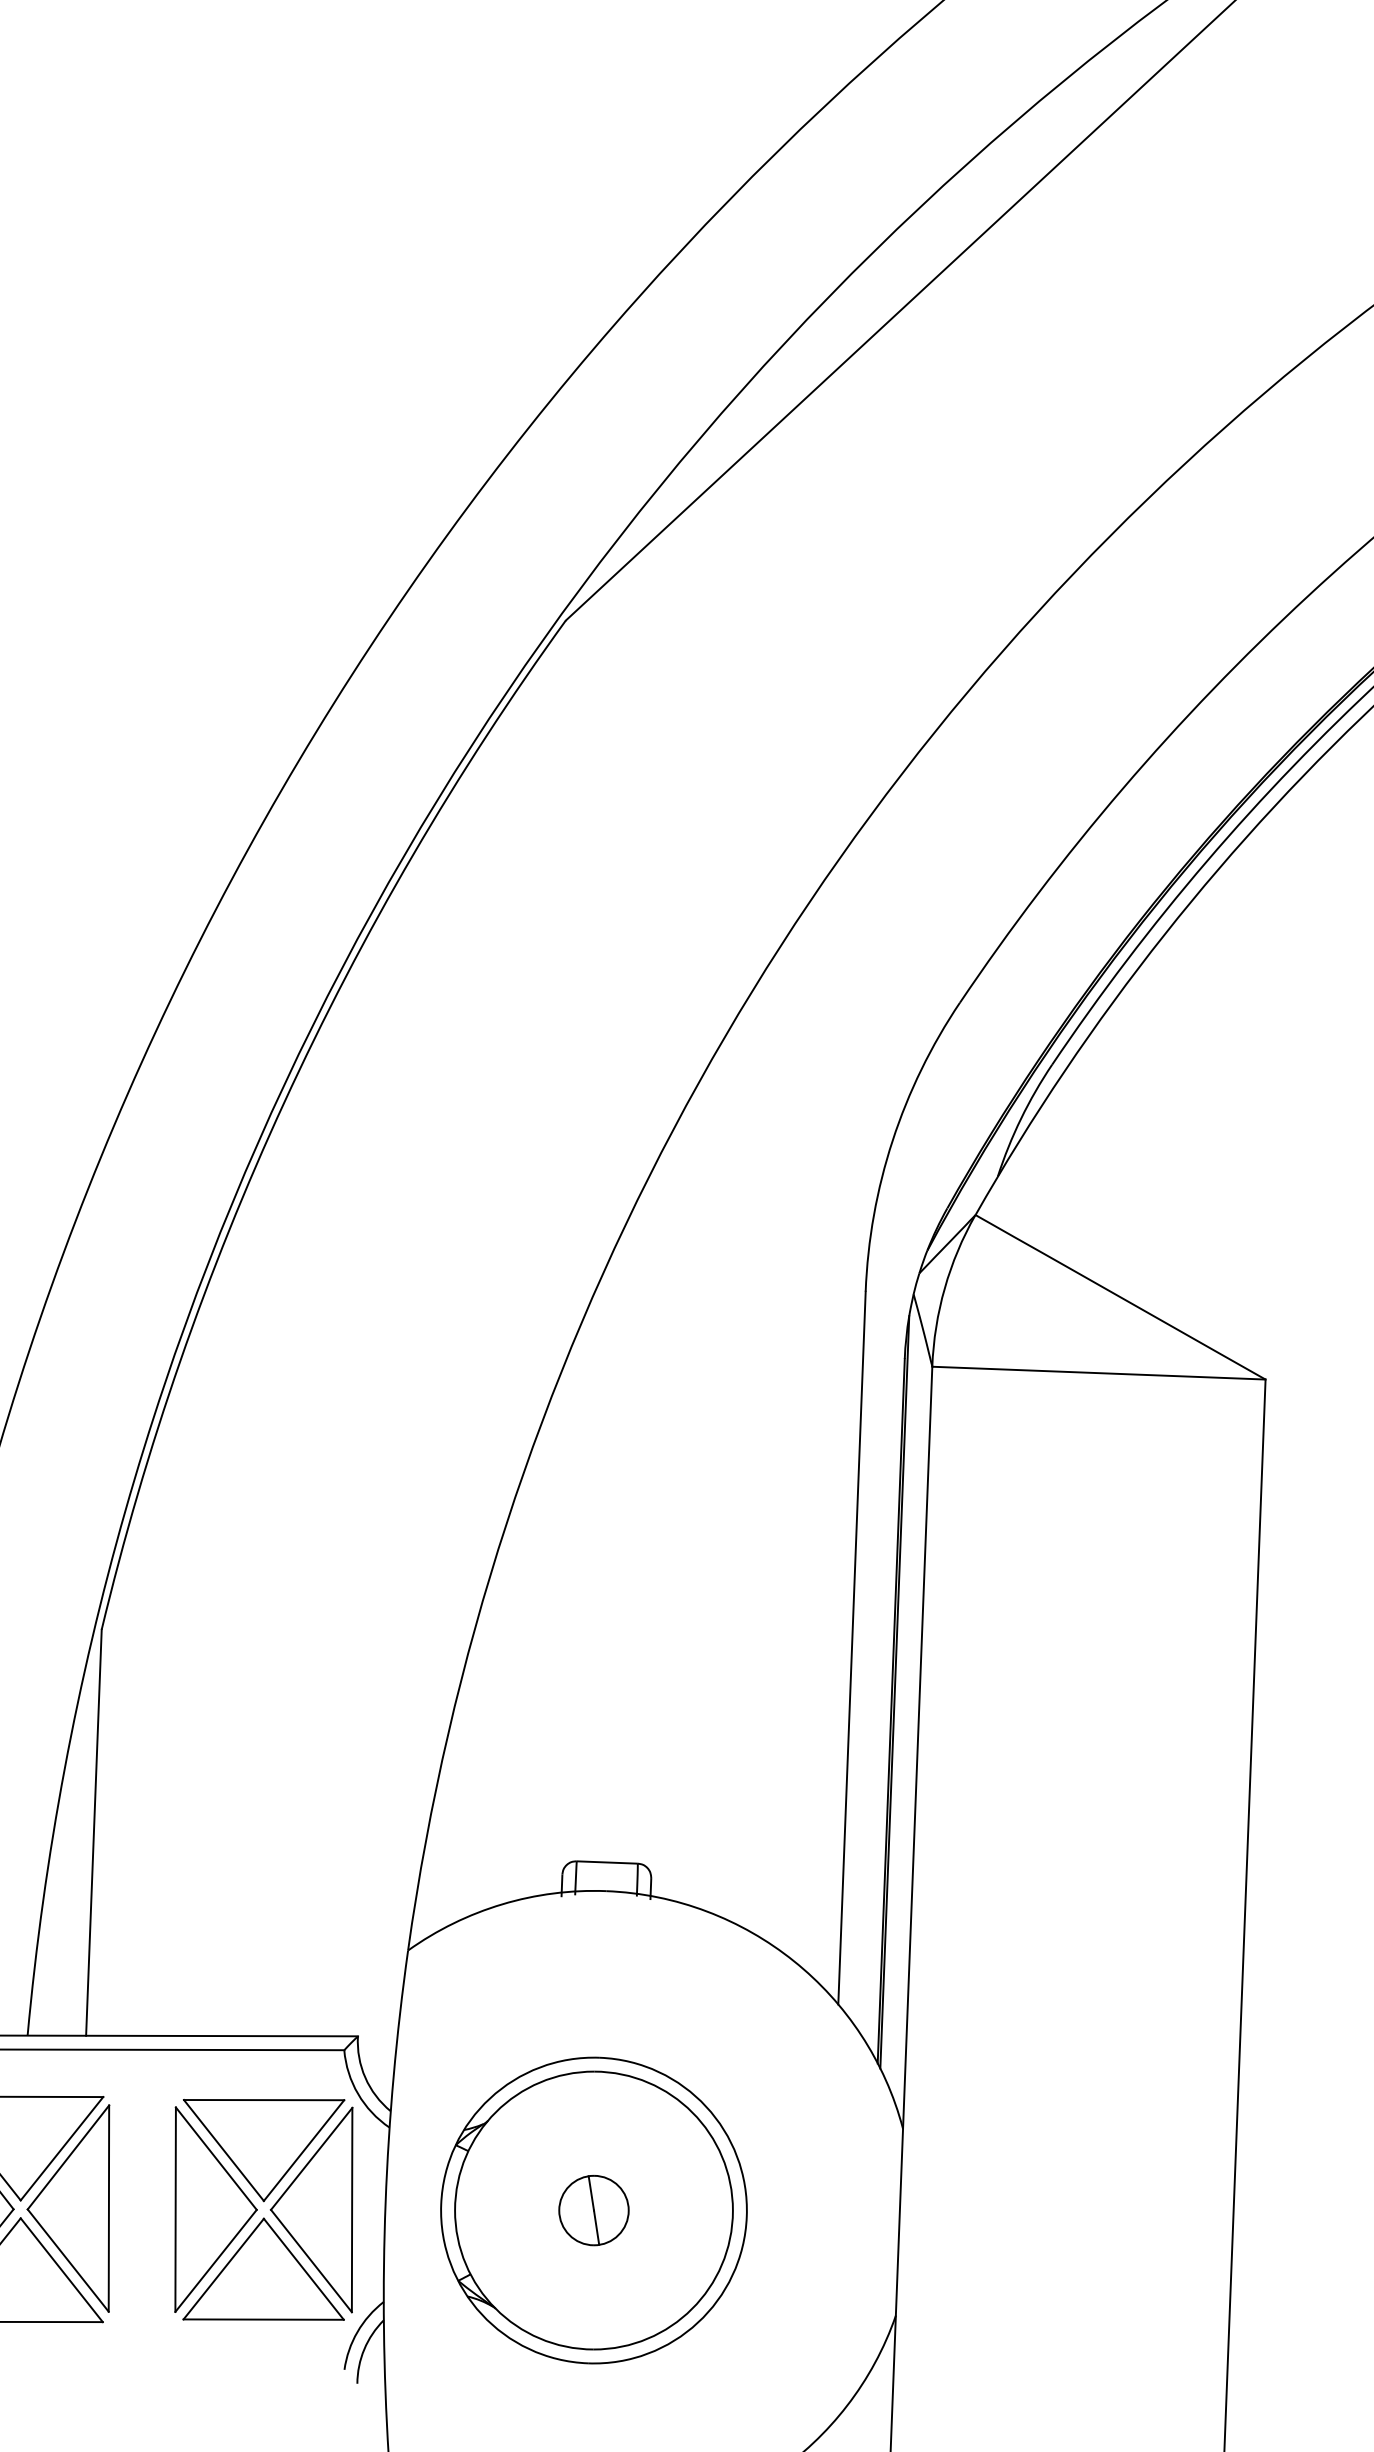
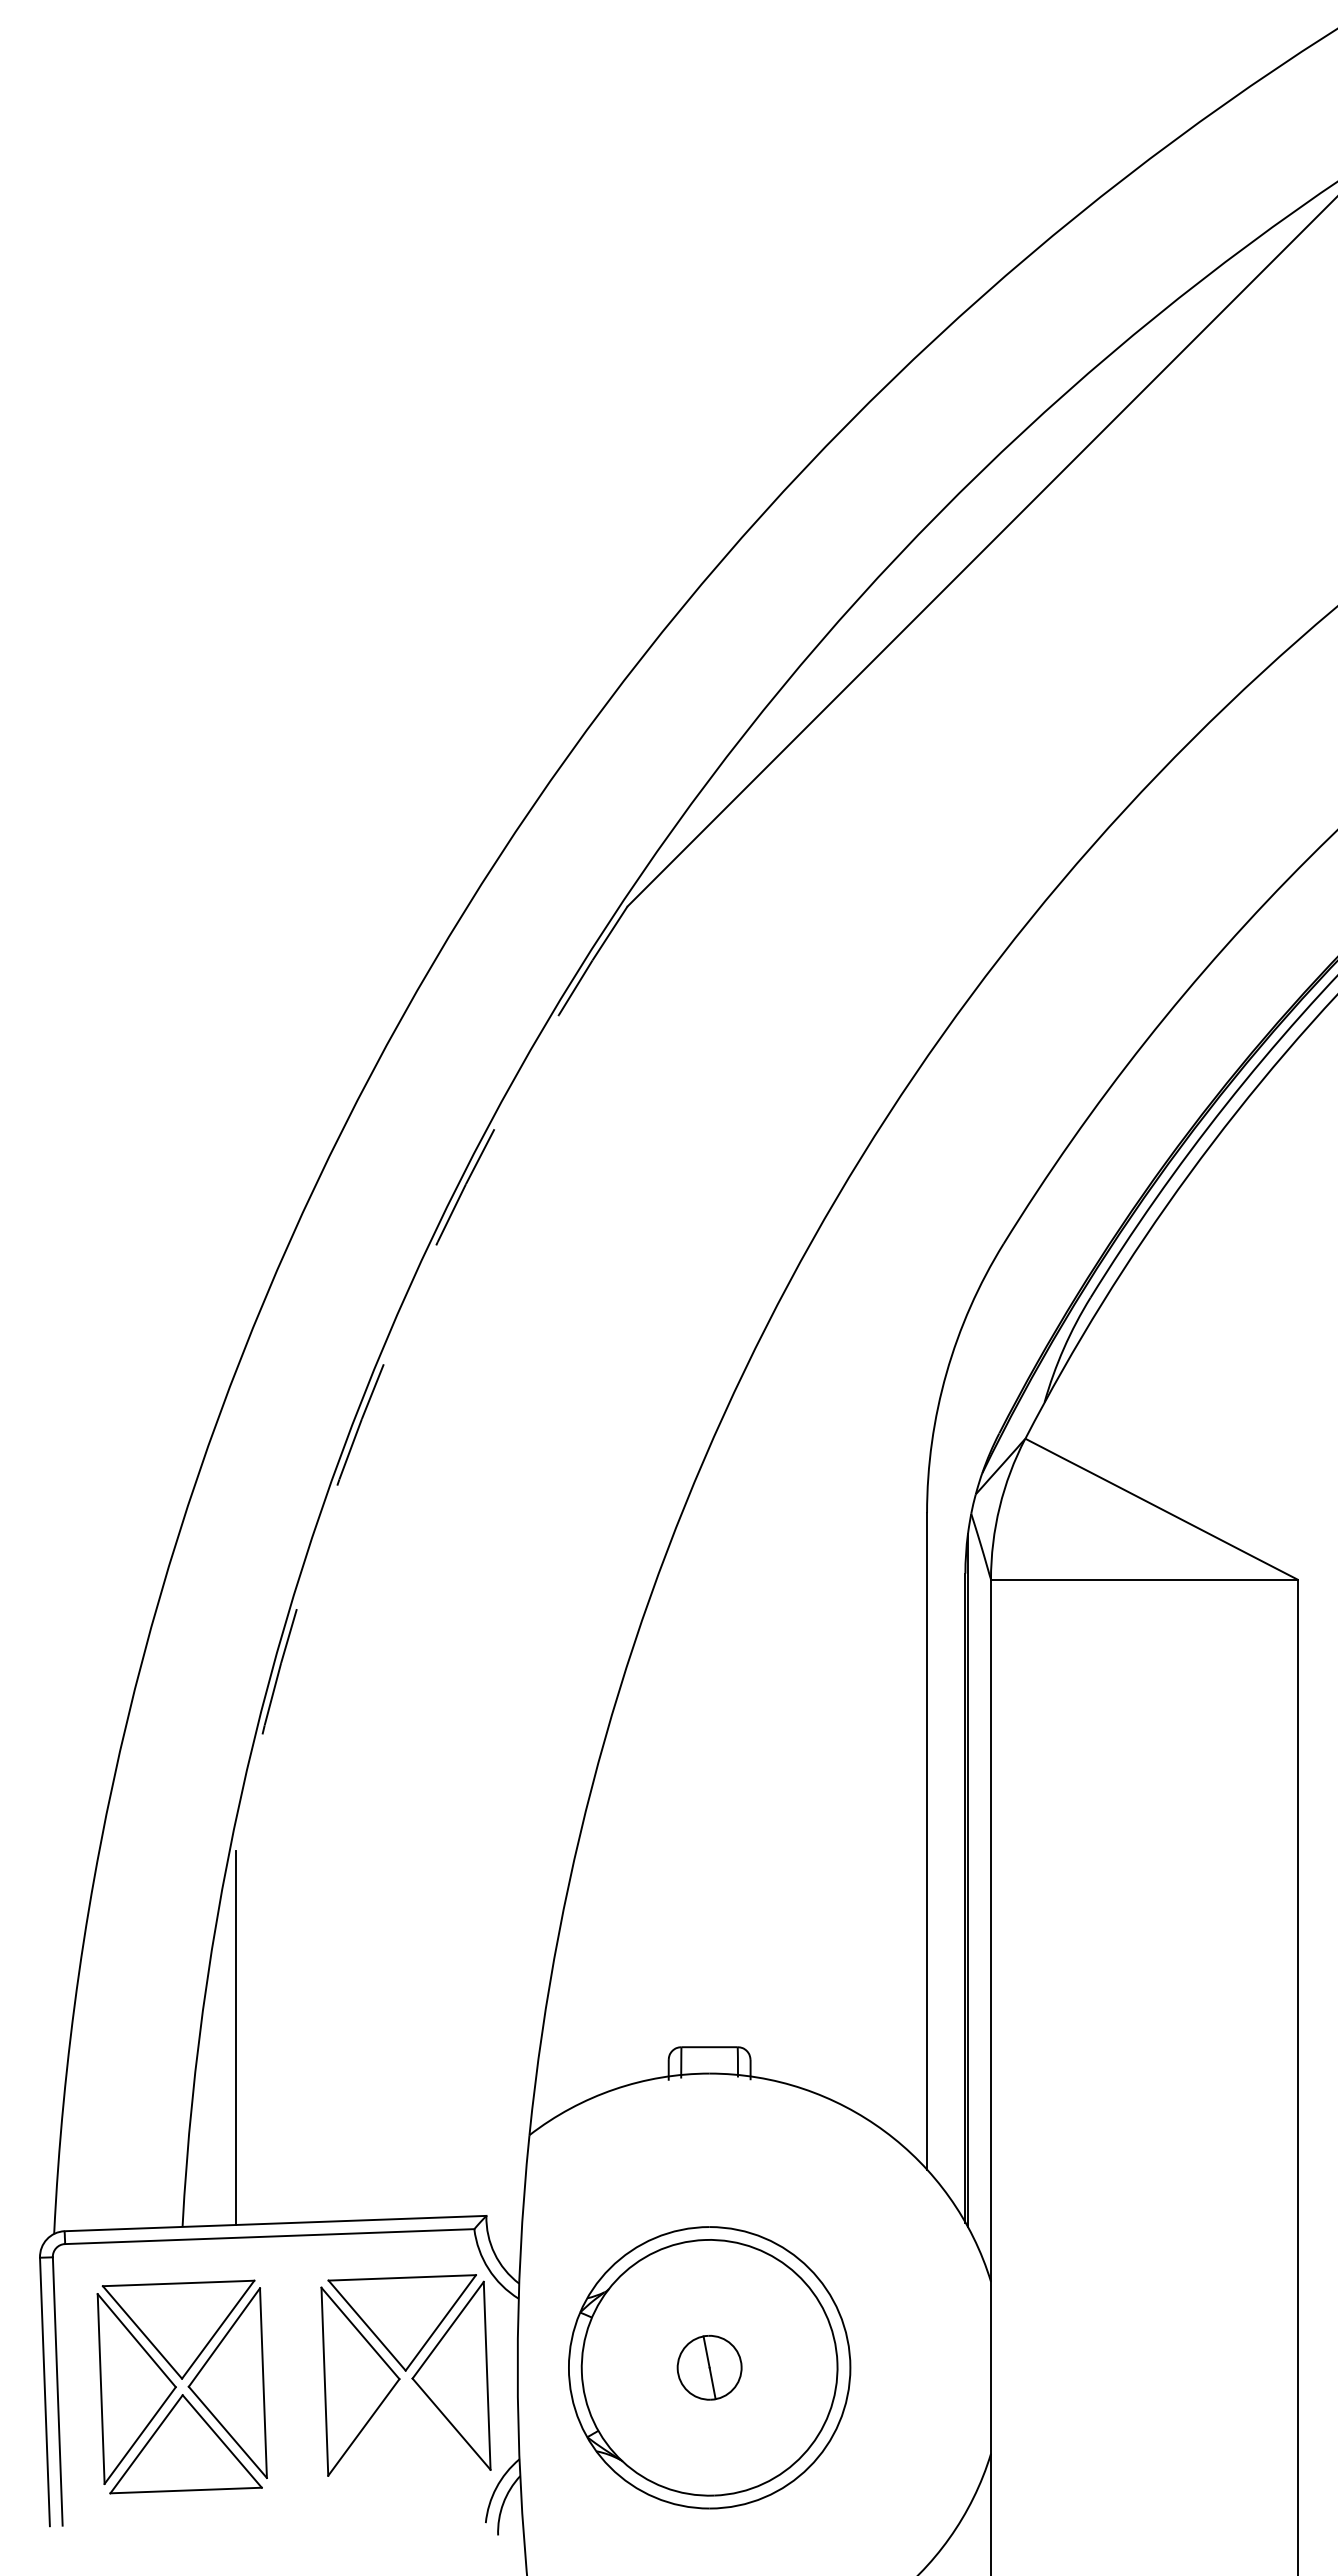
arc: (284, 1102) -> (385, 1359), solid -> dashed
part: (265, 2270) -> (409, 2434), removed

